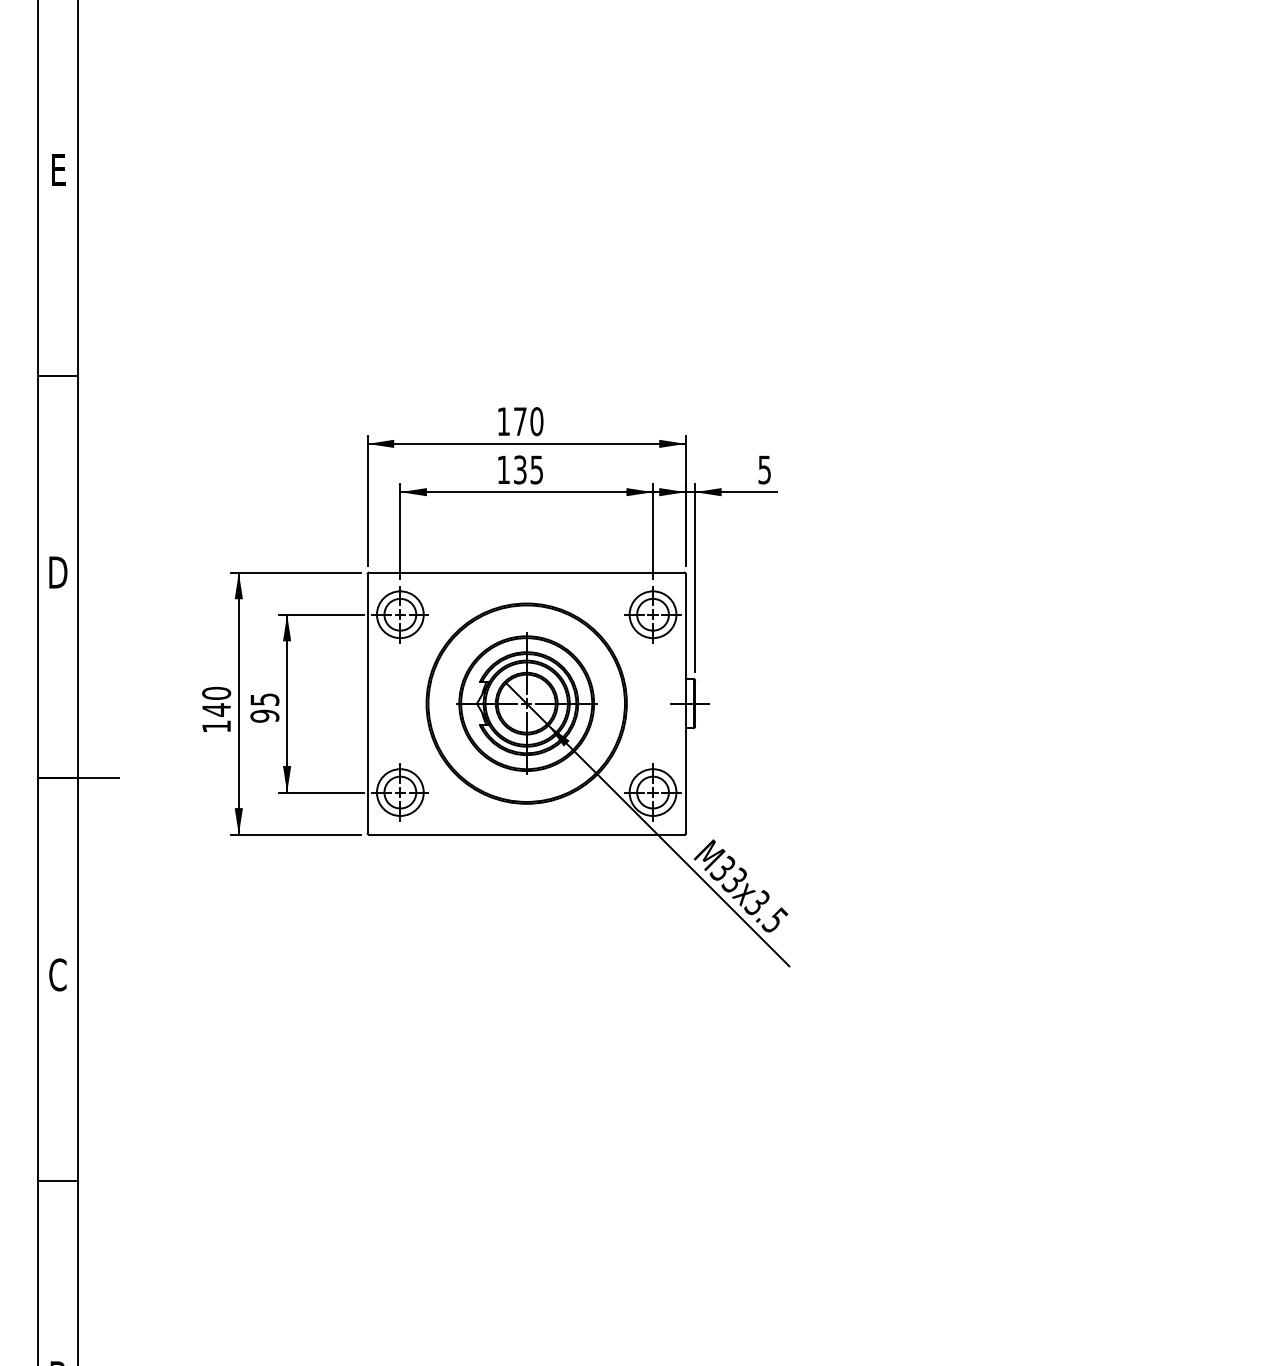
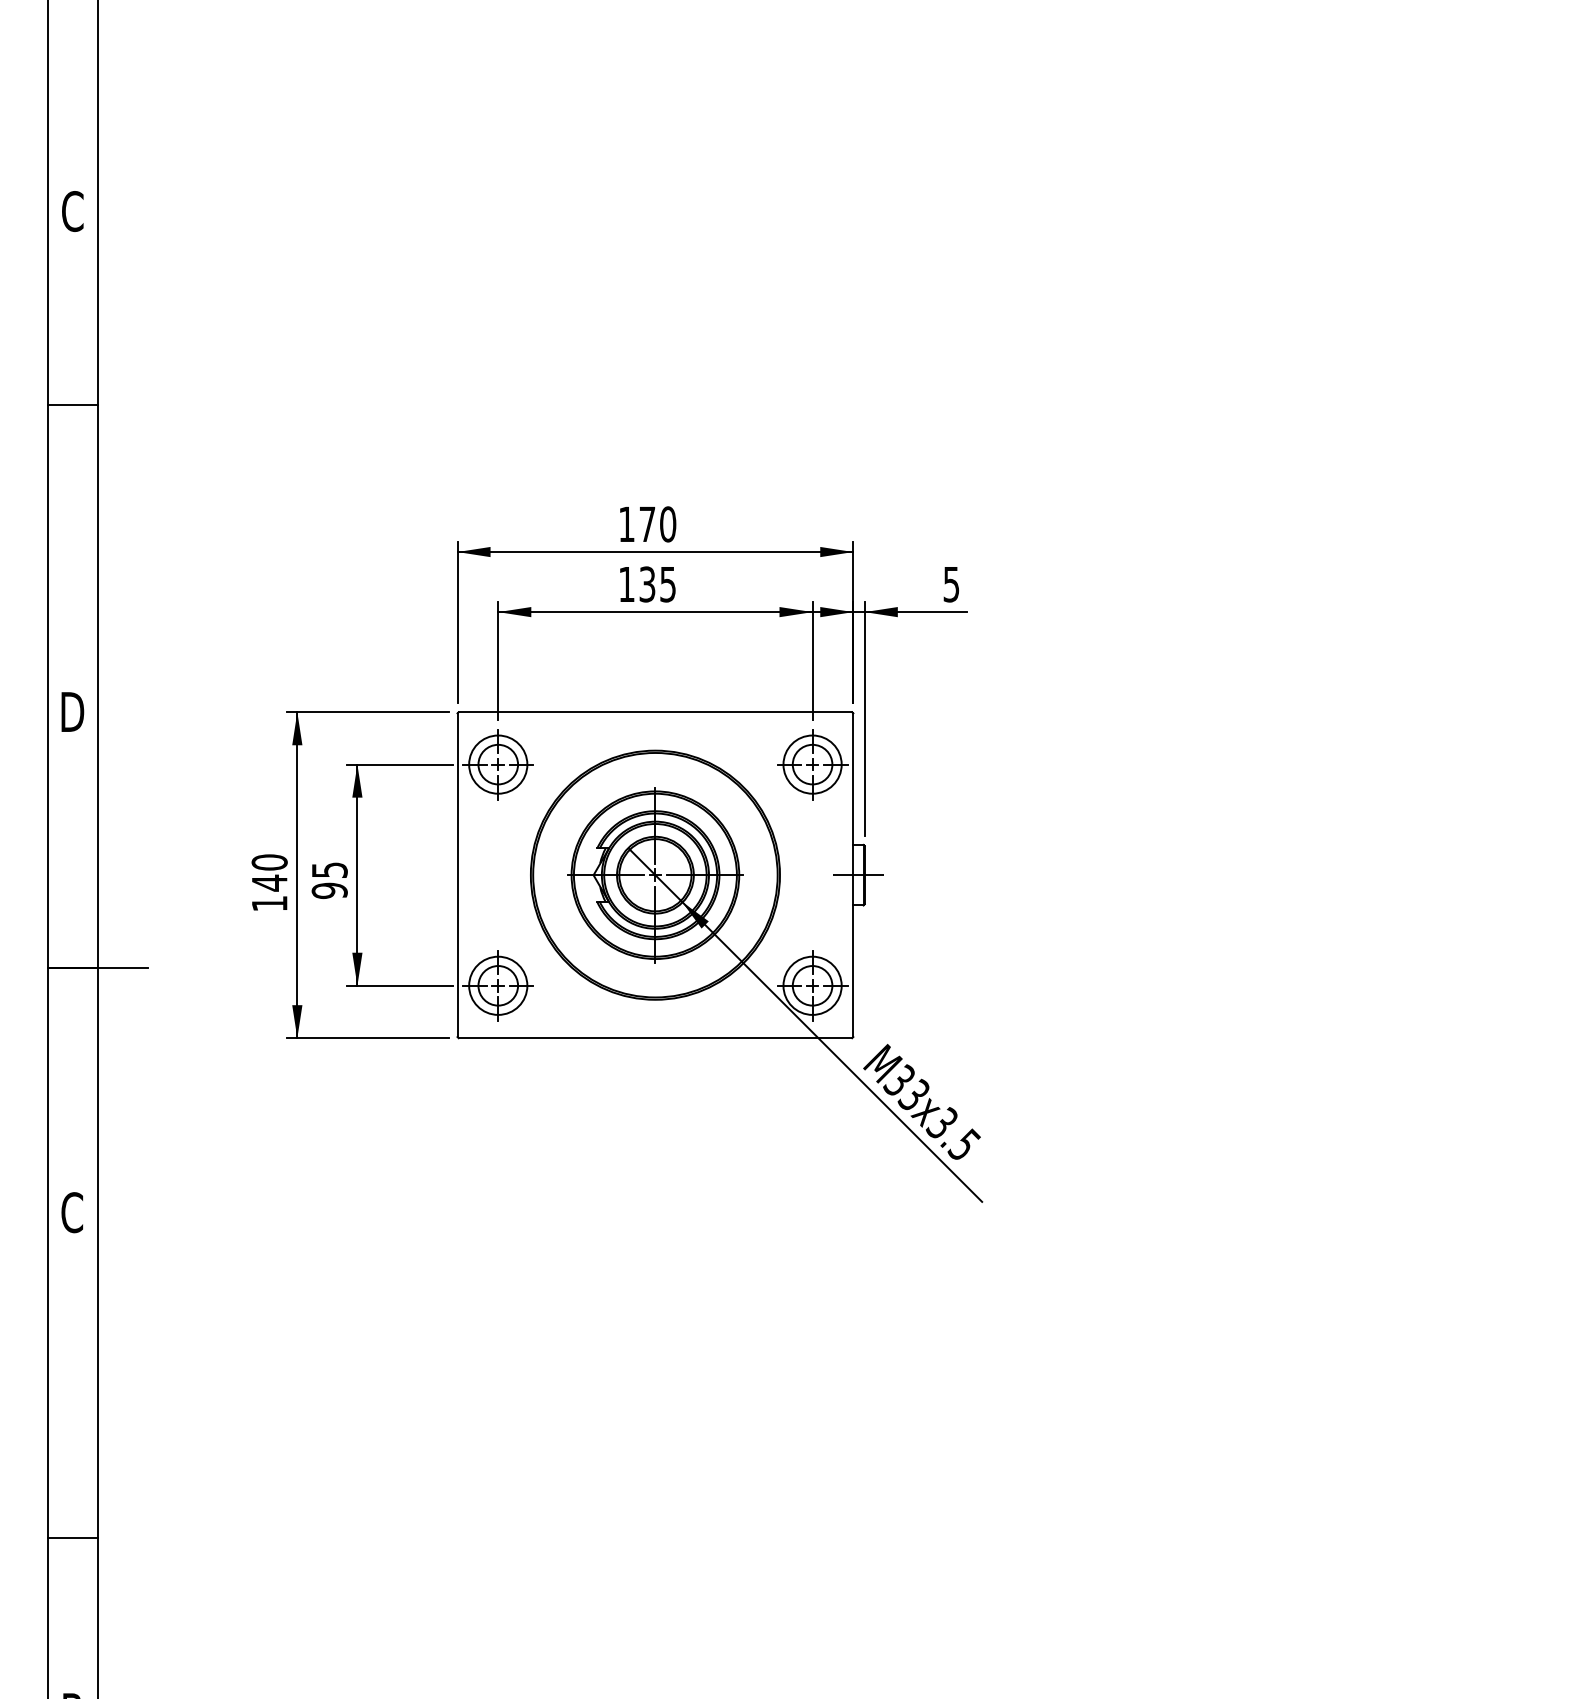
text: (58, 170) -> (72, 211), E -> C
line: (58, 375) -> (72, 404), moved
line: (58, 1180) -> (72, 1537), moved

